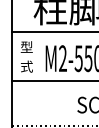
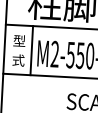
line: (39, 55) -> (31, 49), added

